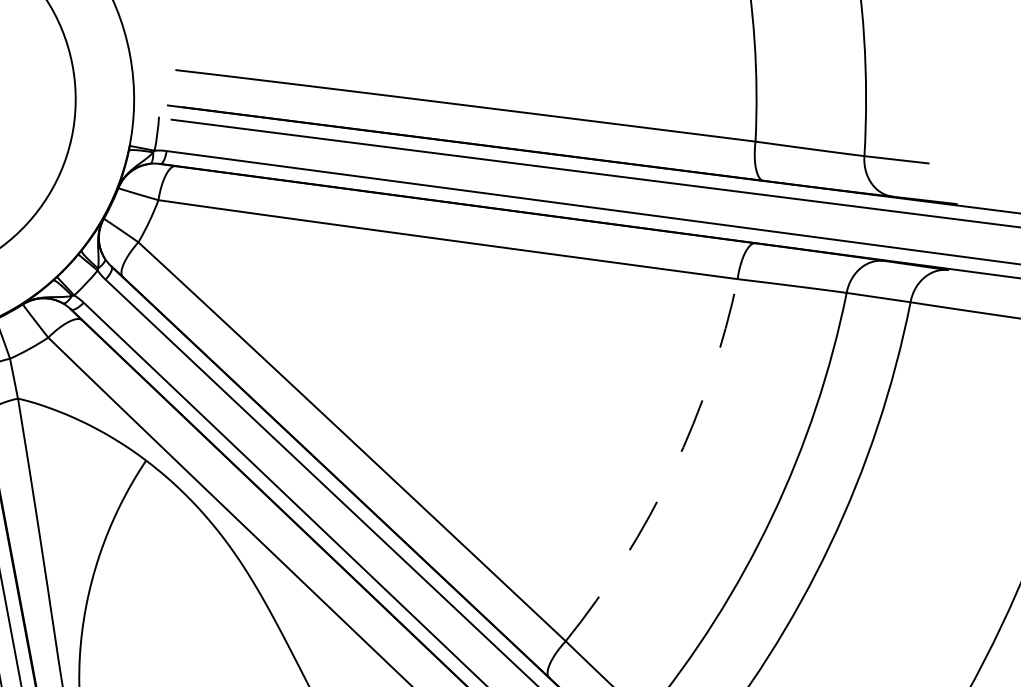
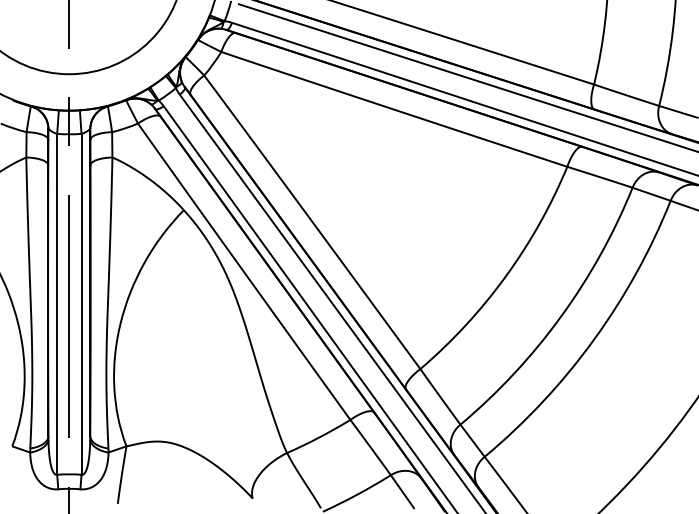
arc: (672, 470) -> (505, 276), dashed -> solid

